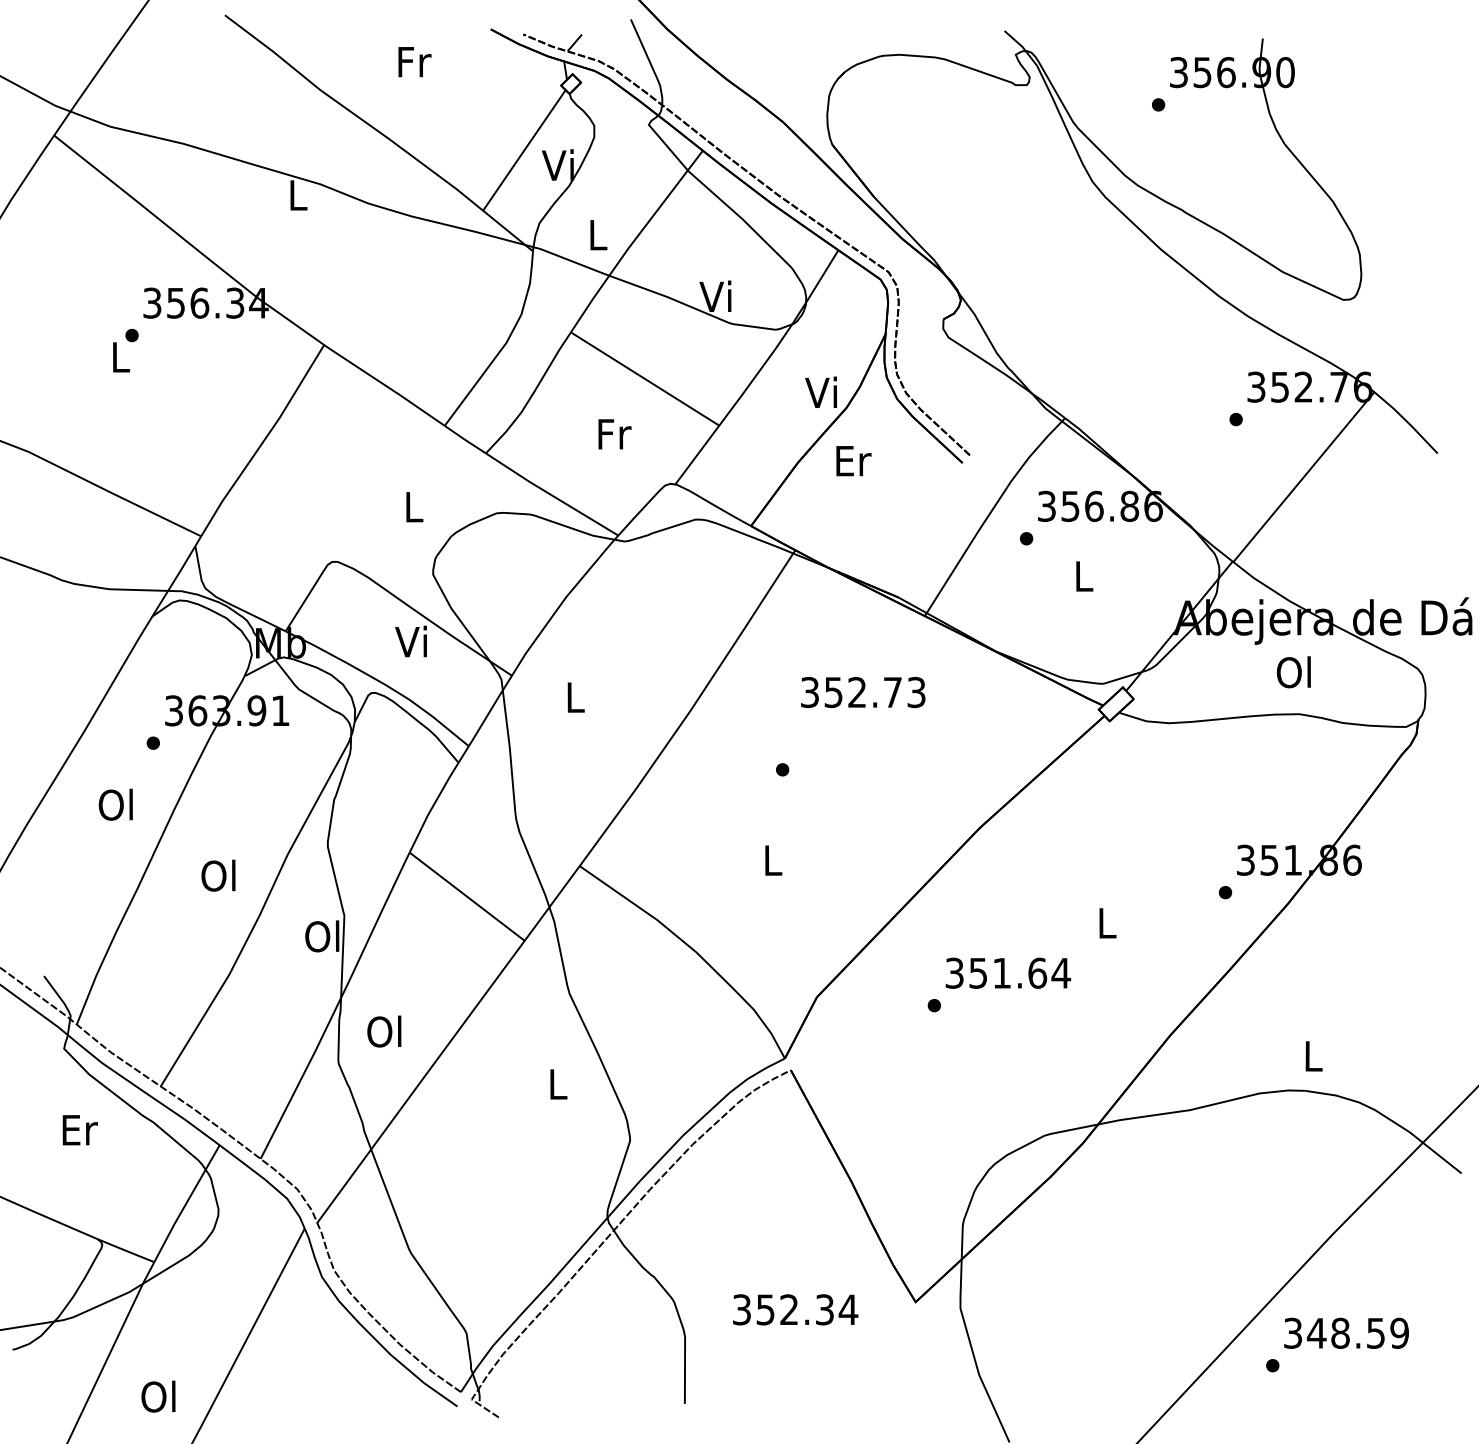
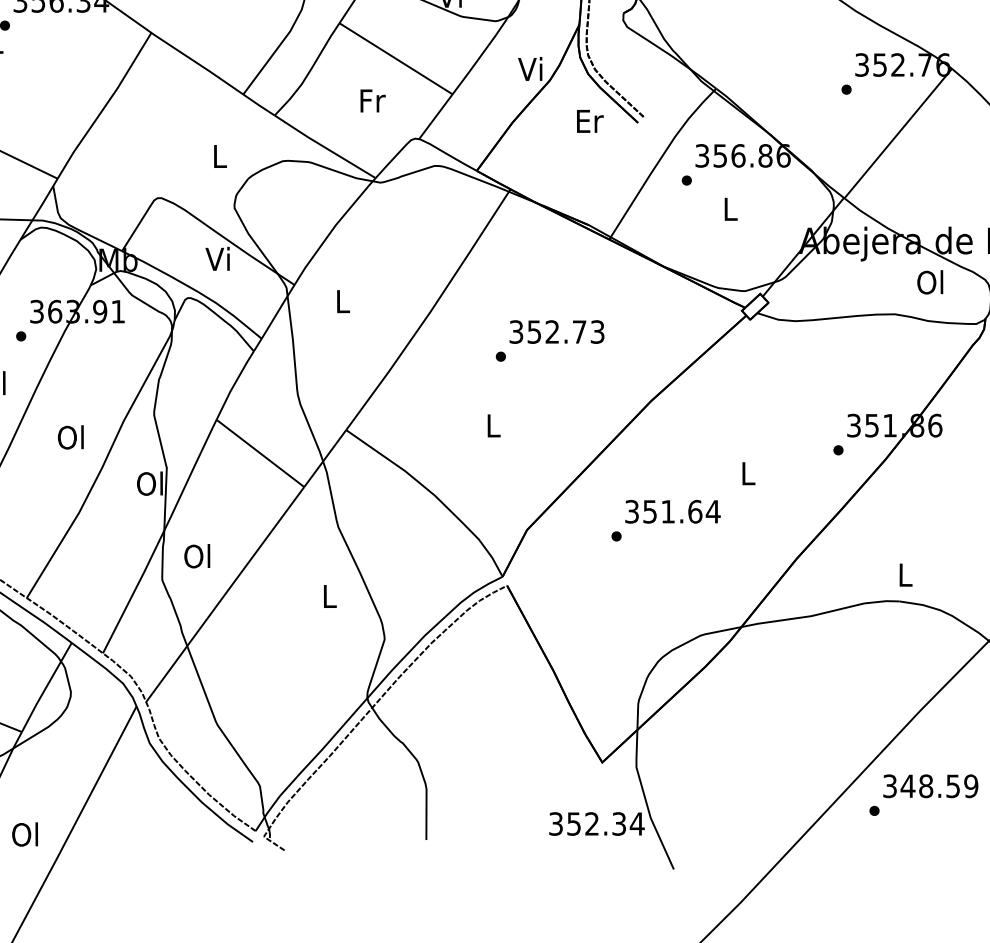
text: (853, 461) -> (589, 121), moved
text: (1293, 672) -> (929, 282), moved
text: (863, 692) -> (557, 332), moved
text: (795, 1309) -> (596, 823), moved

